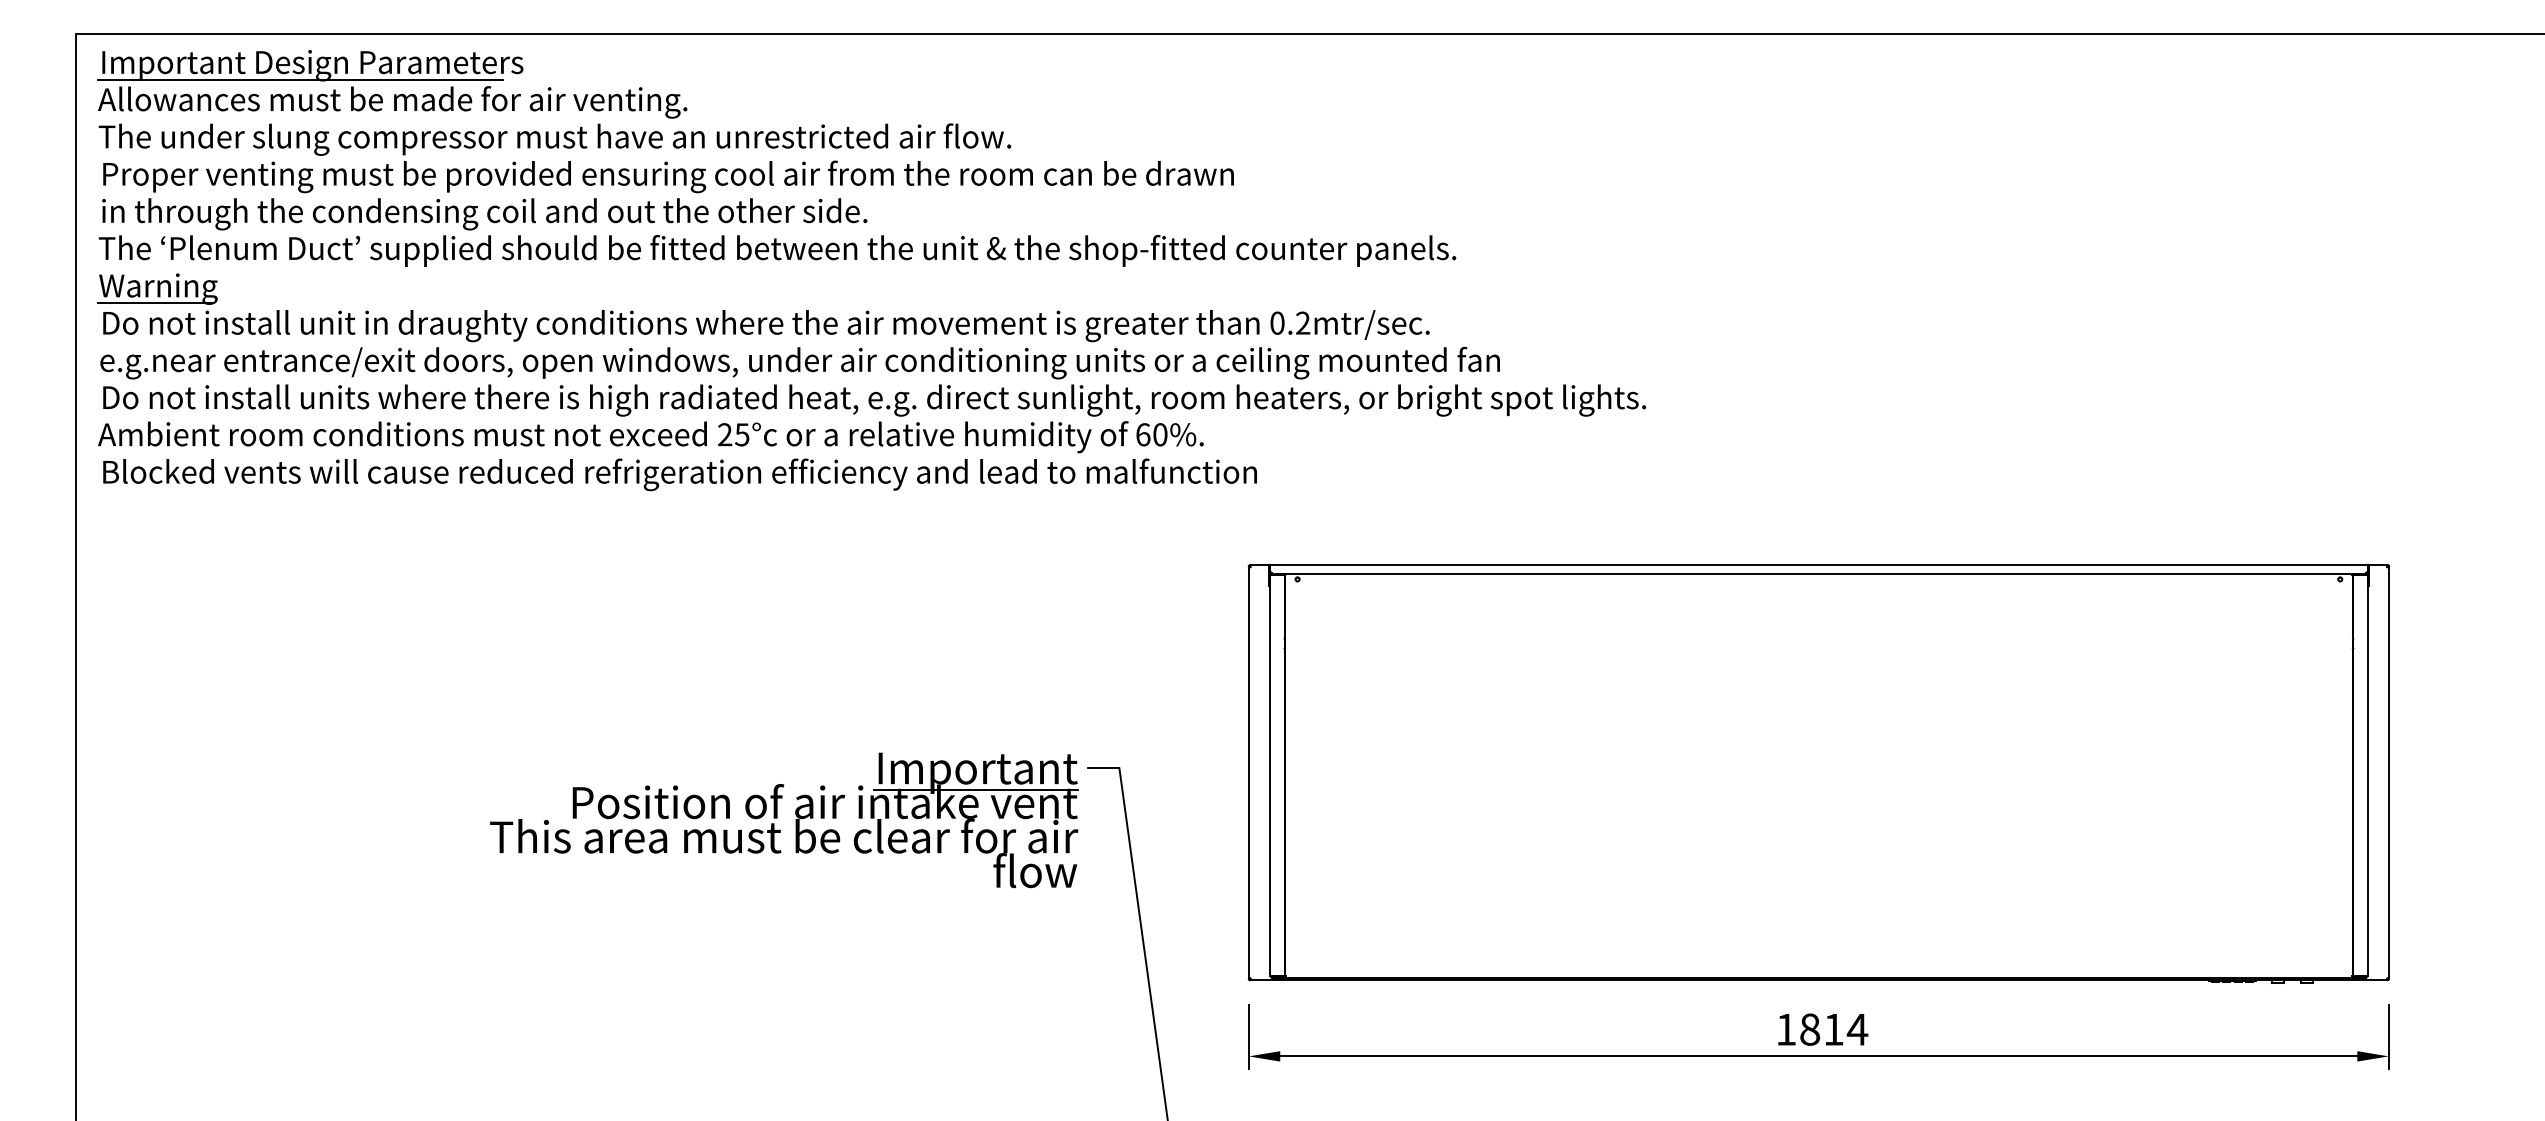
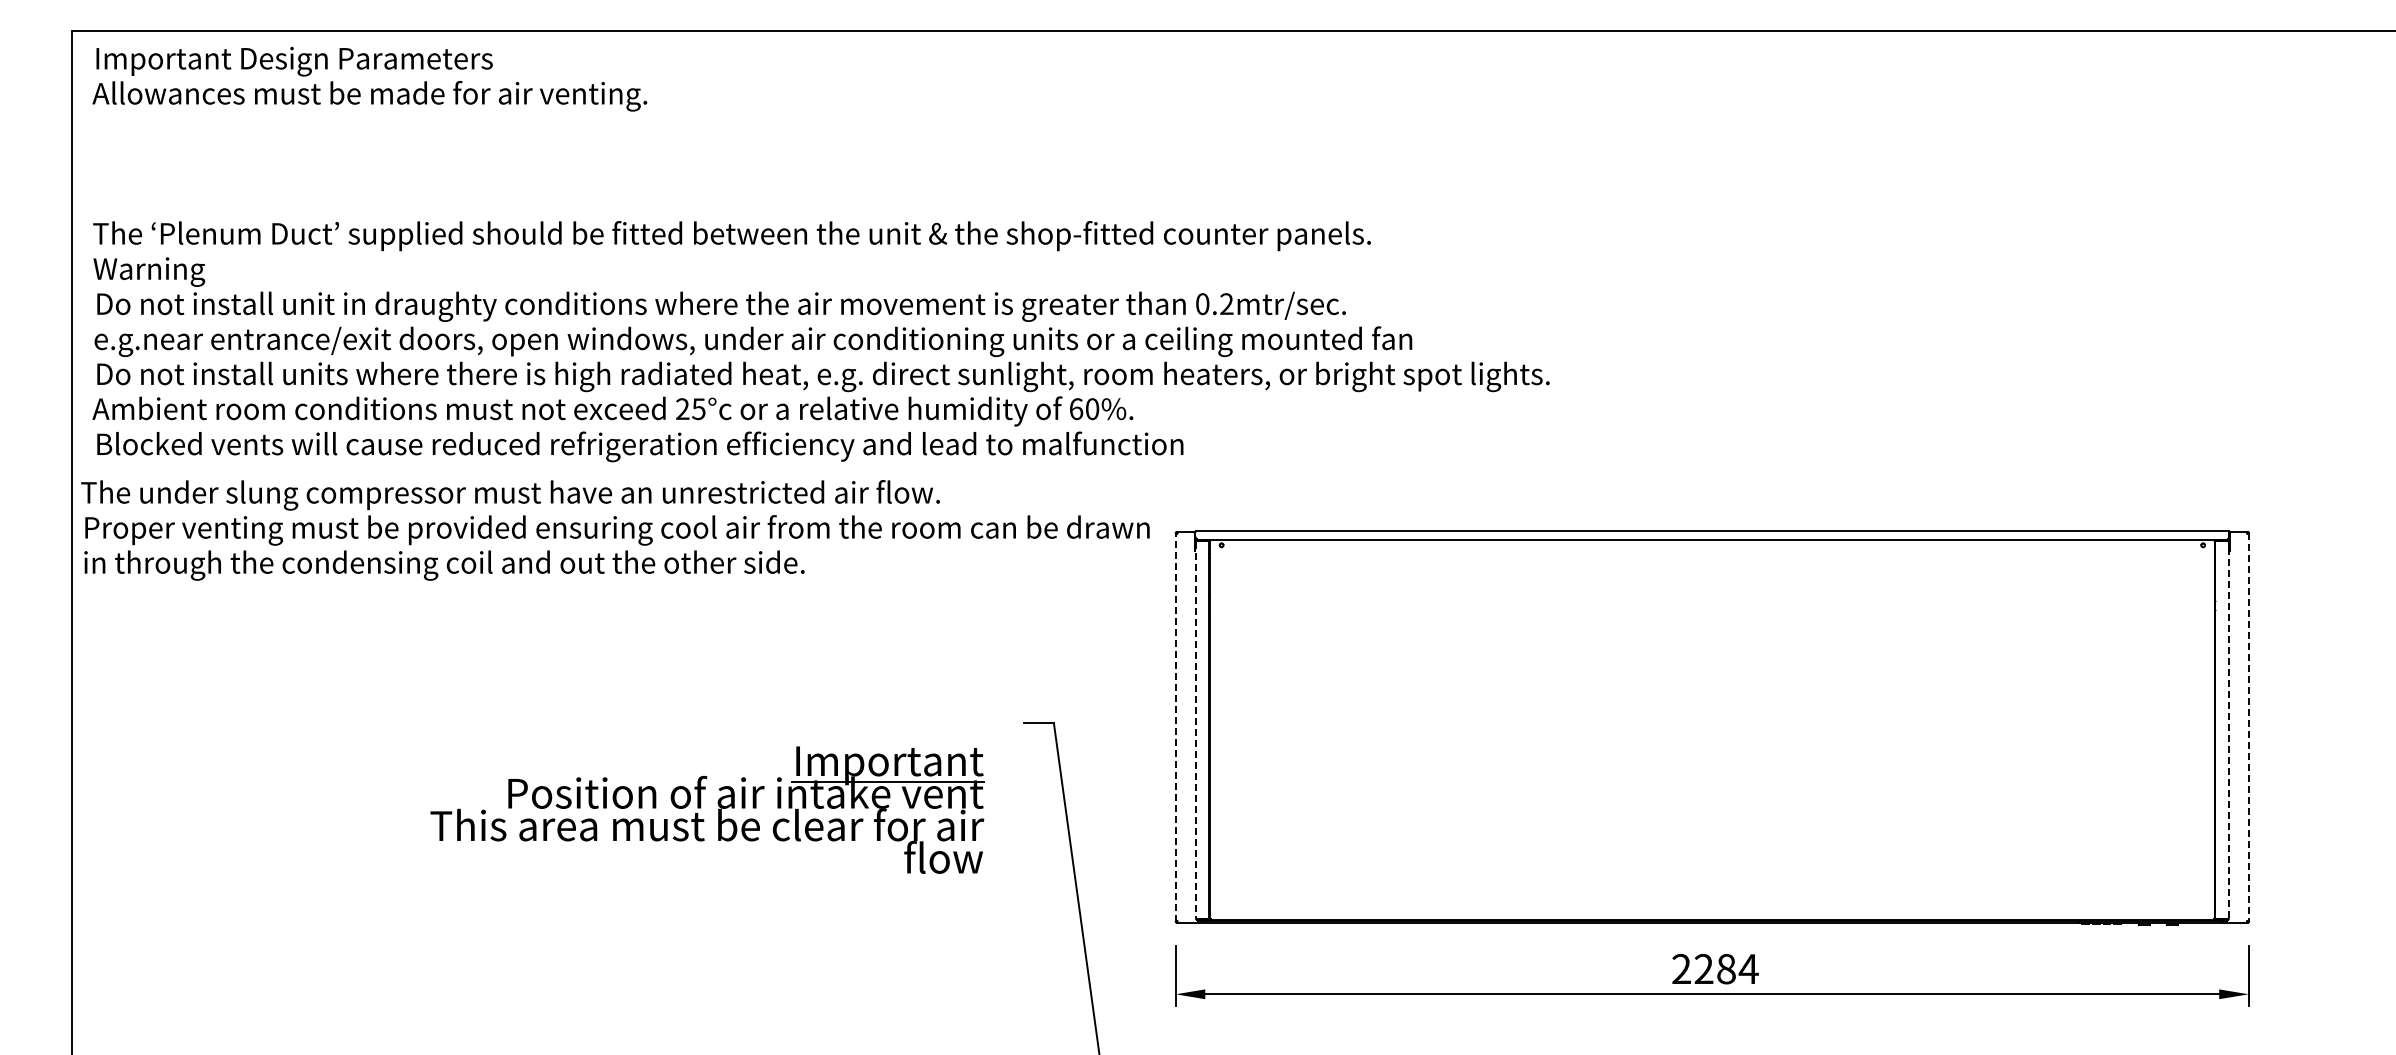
line: (299, 79) -> (282, 74), removed
text: (666, 177) -> (615, 530), moved
line: (155, 303) -> (146, 285), removed
line: (1248, 771) -> (1175, 726), solid -> dashed
line: (2388, 772) -> (2248, 727), solid -> dashed
line: (2367, 775) -> (2228, 729), solid -> dashed
line: (1269, 776) -> (1195, 730), solid -> dashed
part: (777, 817) -> (701, 807), moved
text: (1809, 1028) -> (1703, 968), 1814 -> 2284

